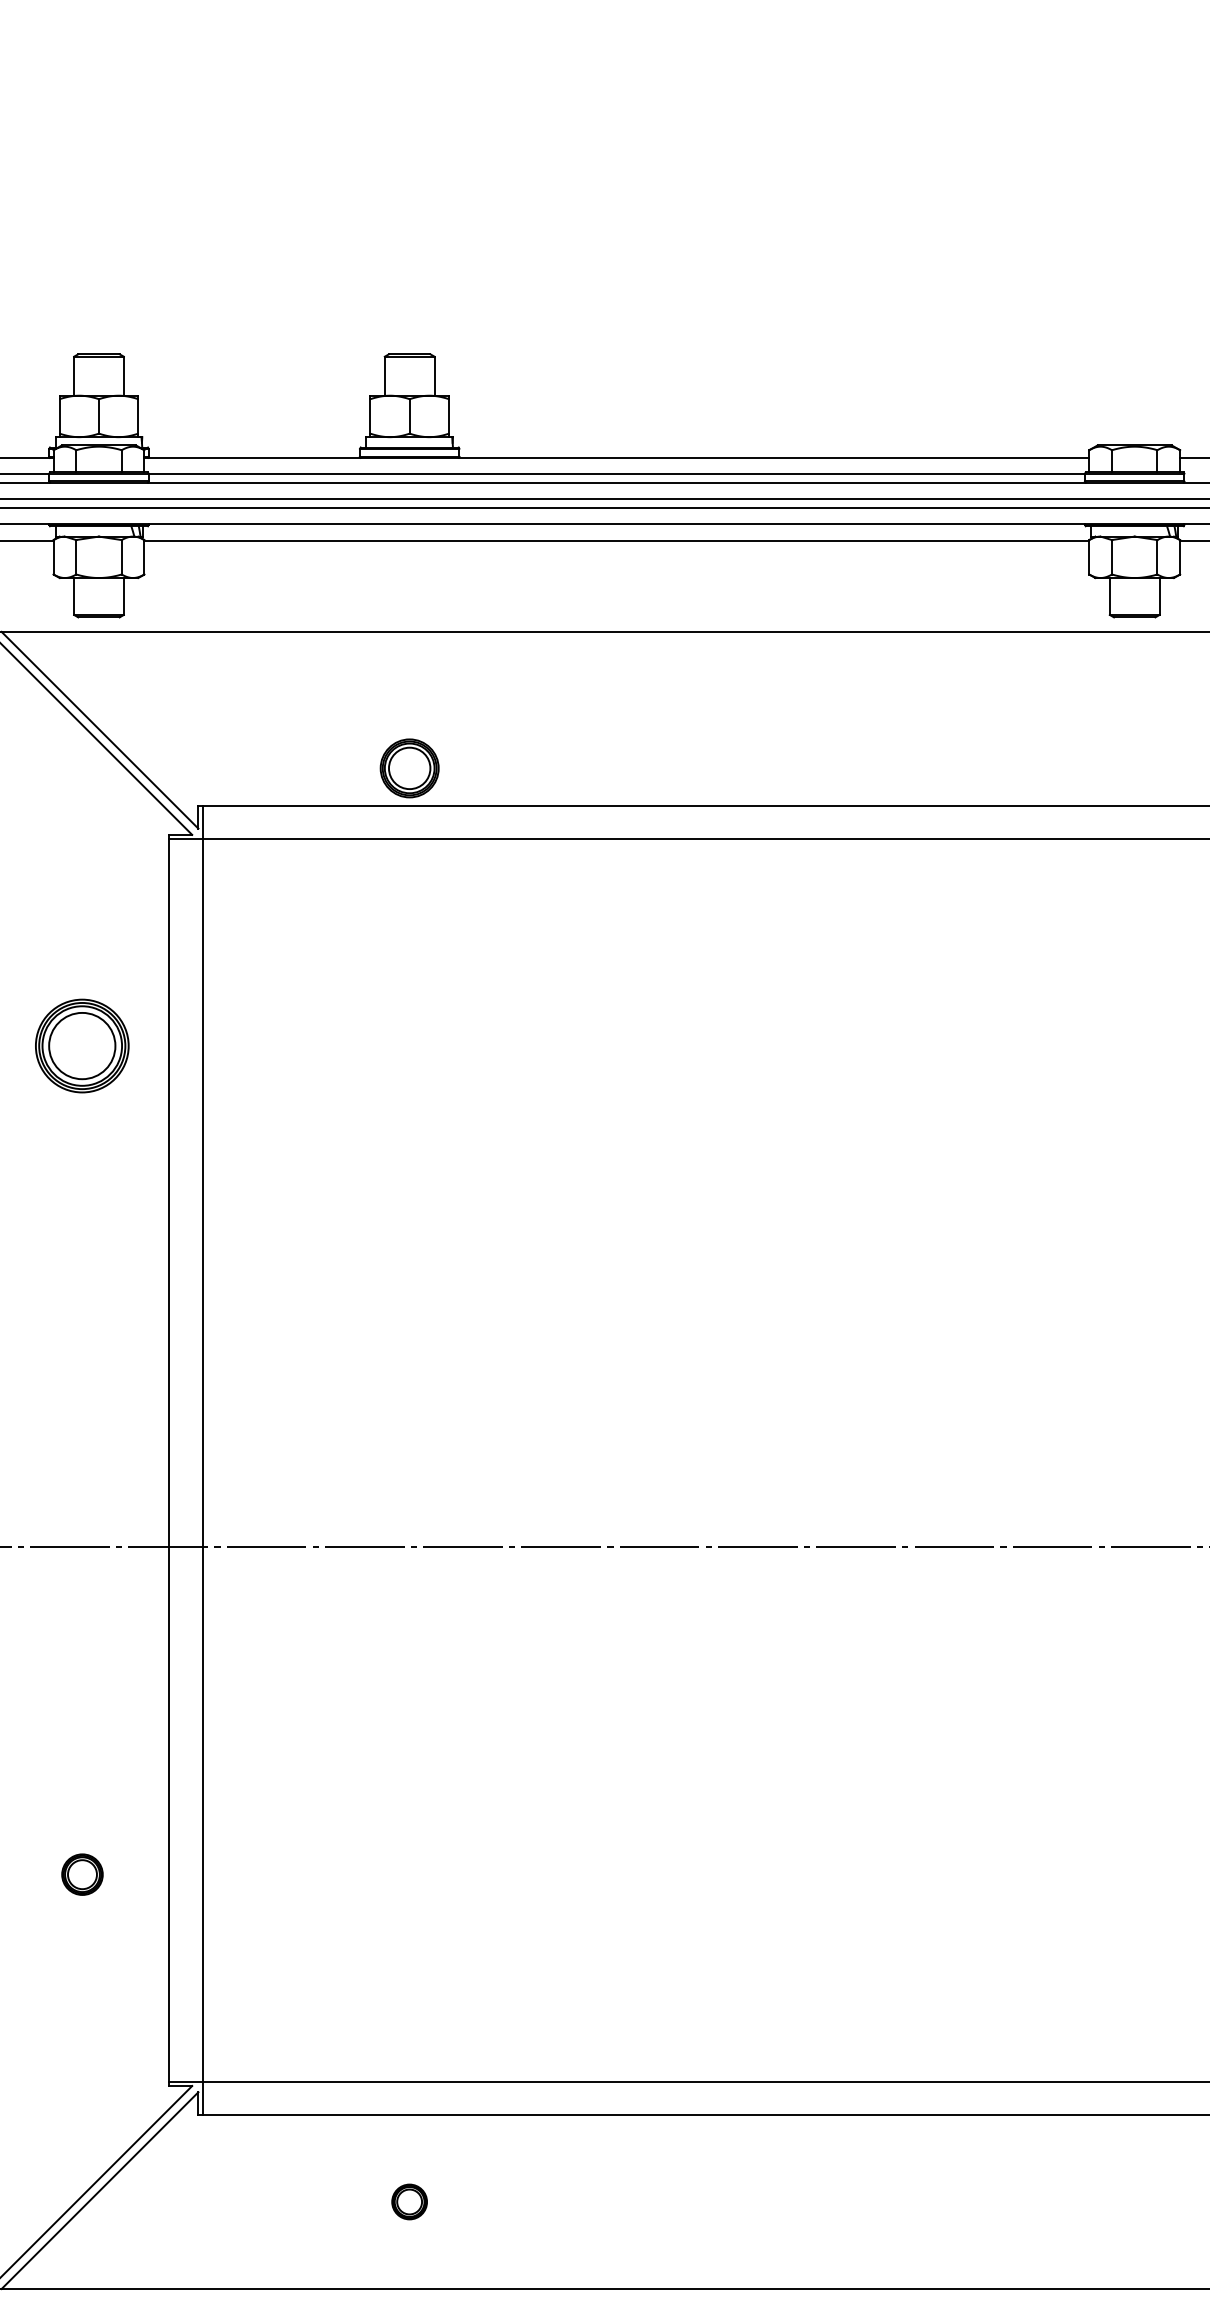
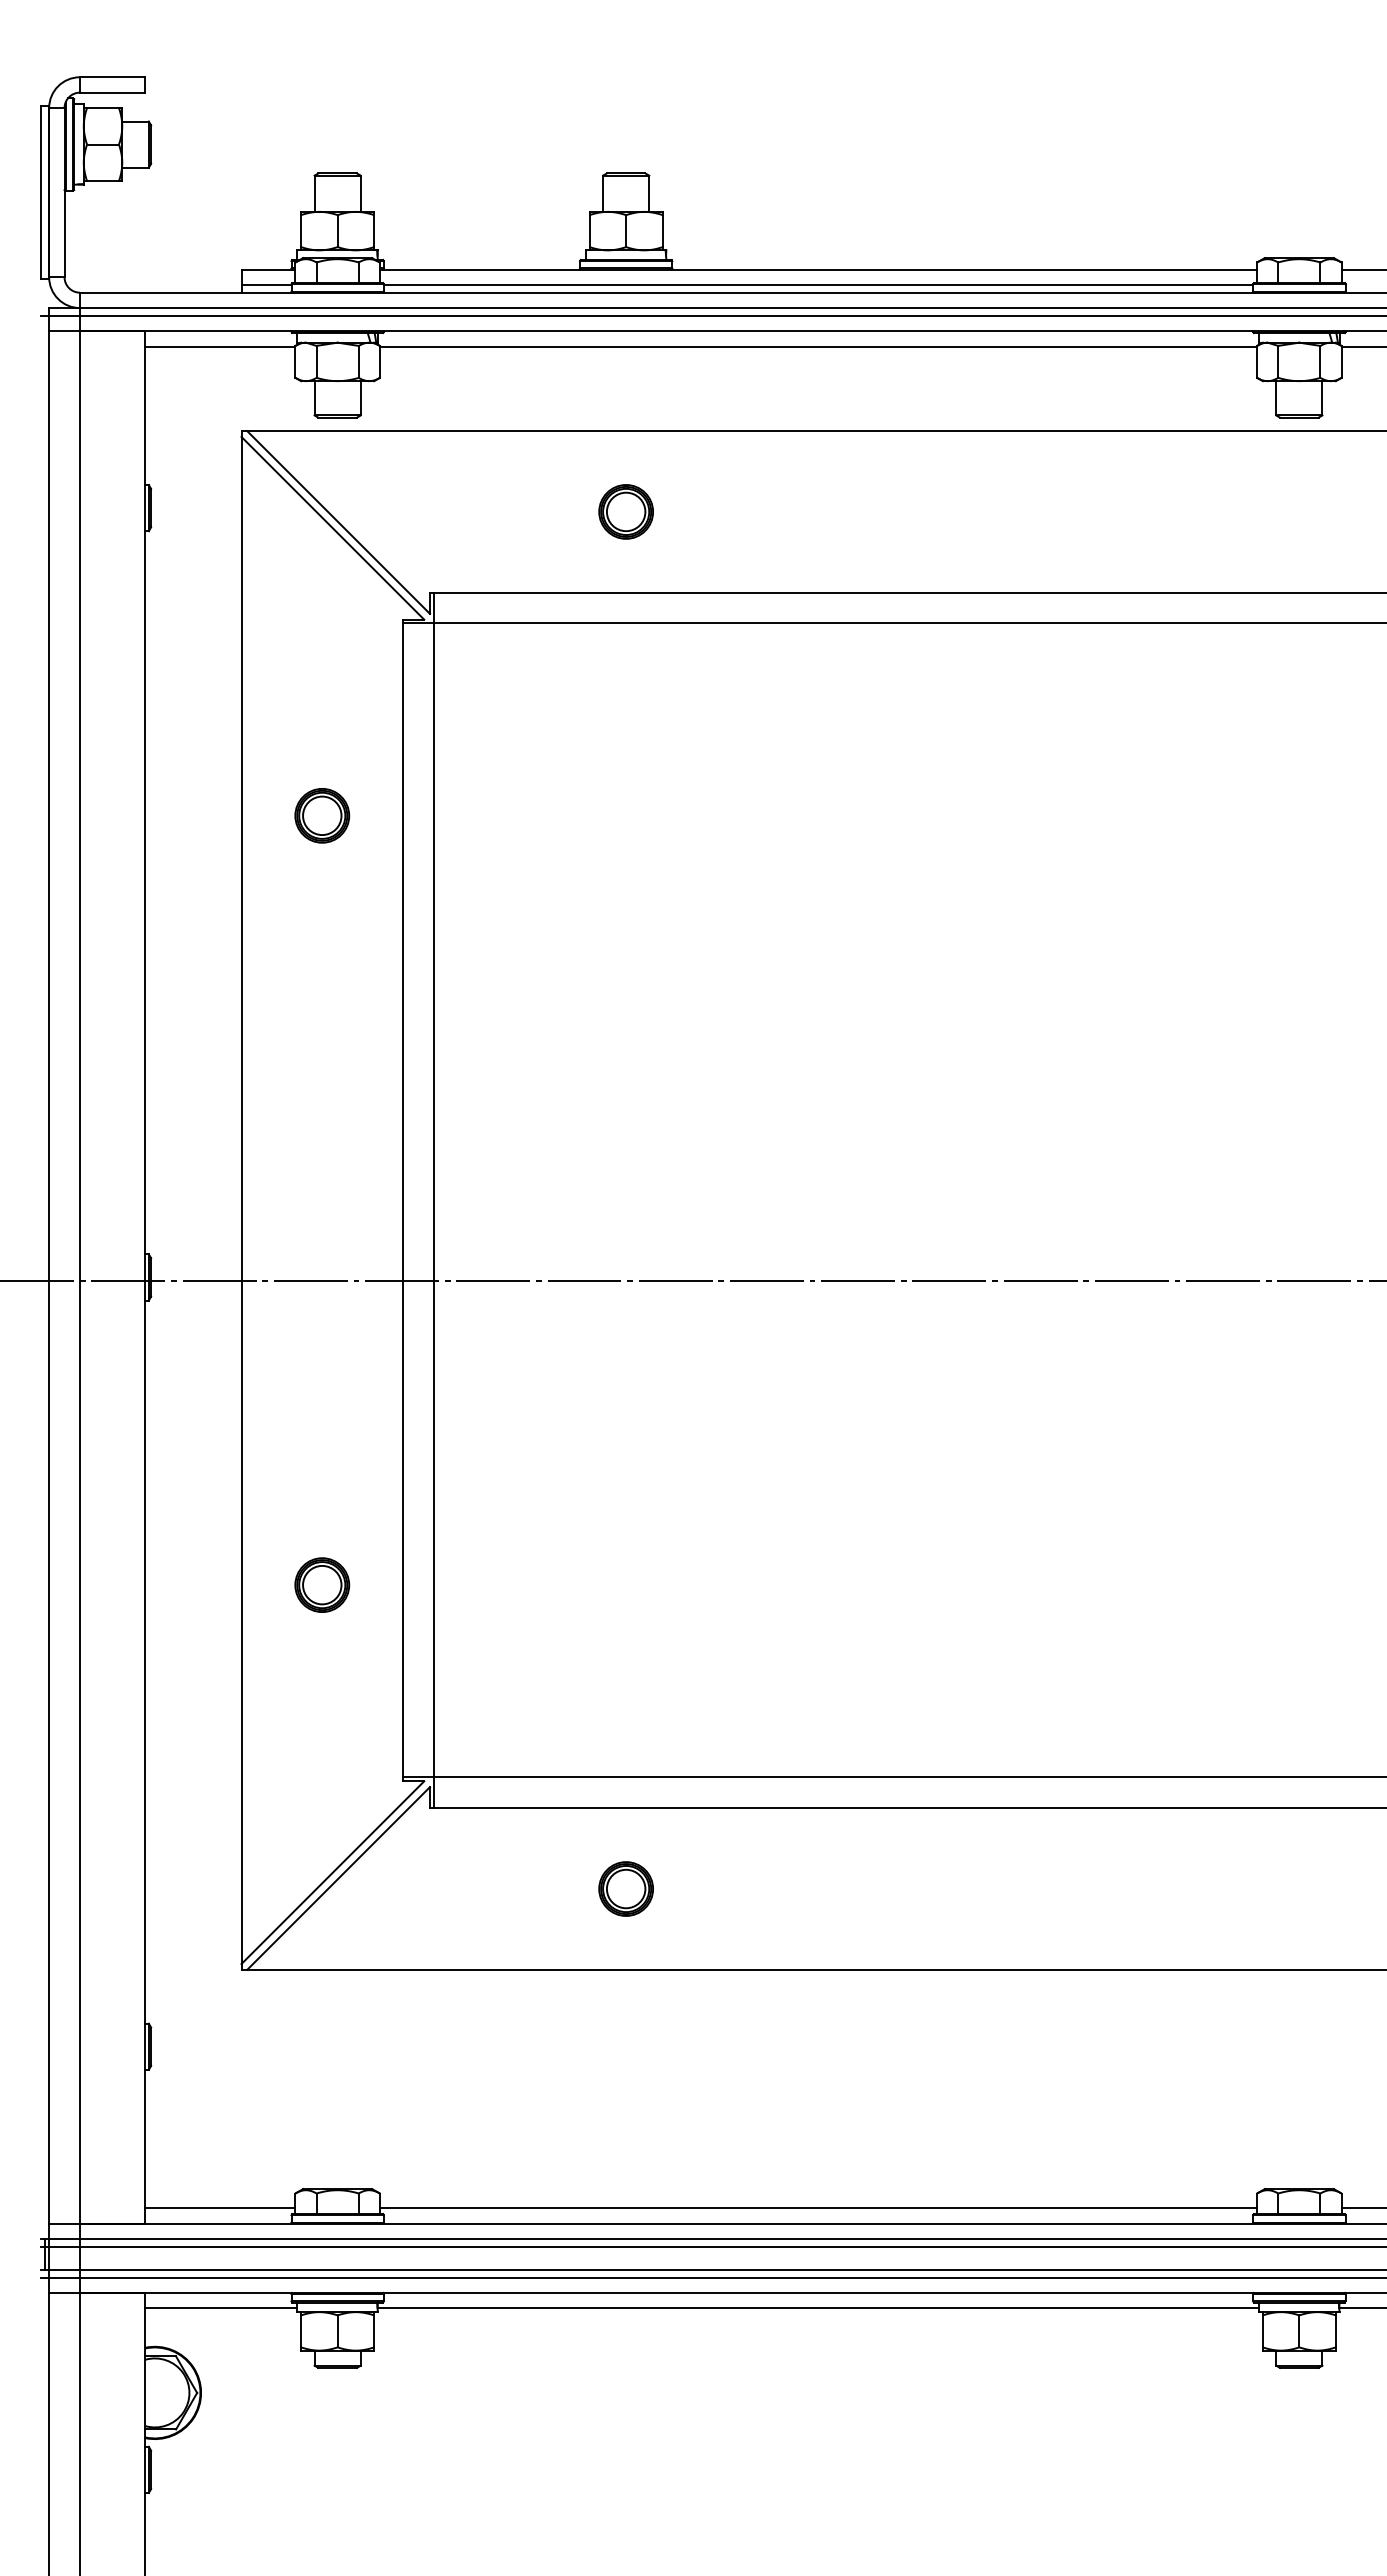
part: (408, 767) -> (625, 511), moved
part: (82, 1045) -> (322, 815), size x0.62
part: (82, 1874) -> (322, 1584), size x1.43
part: (408, 2201) -> (625, 1888), size x1.67

